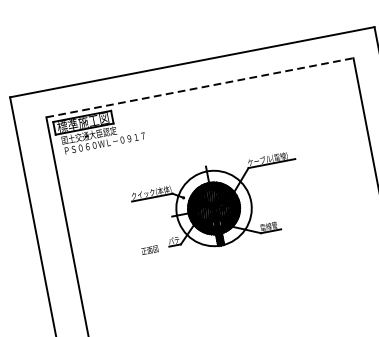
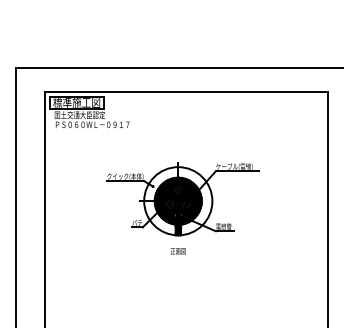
line: (200, 87) -> (186, 91), dashed -> solid
text: (149, 250) -> (177, 251), moved

